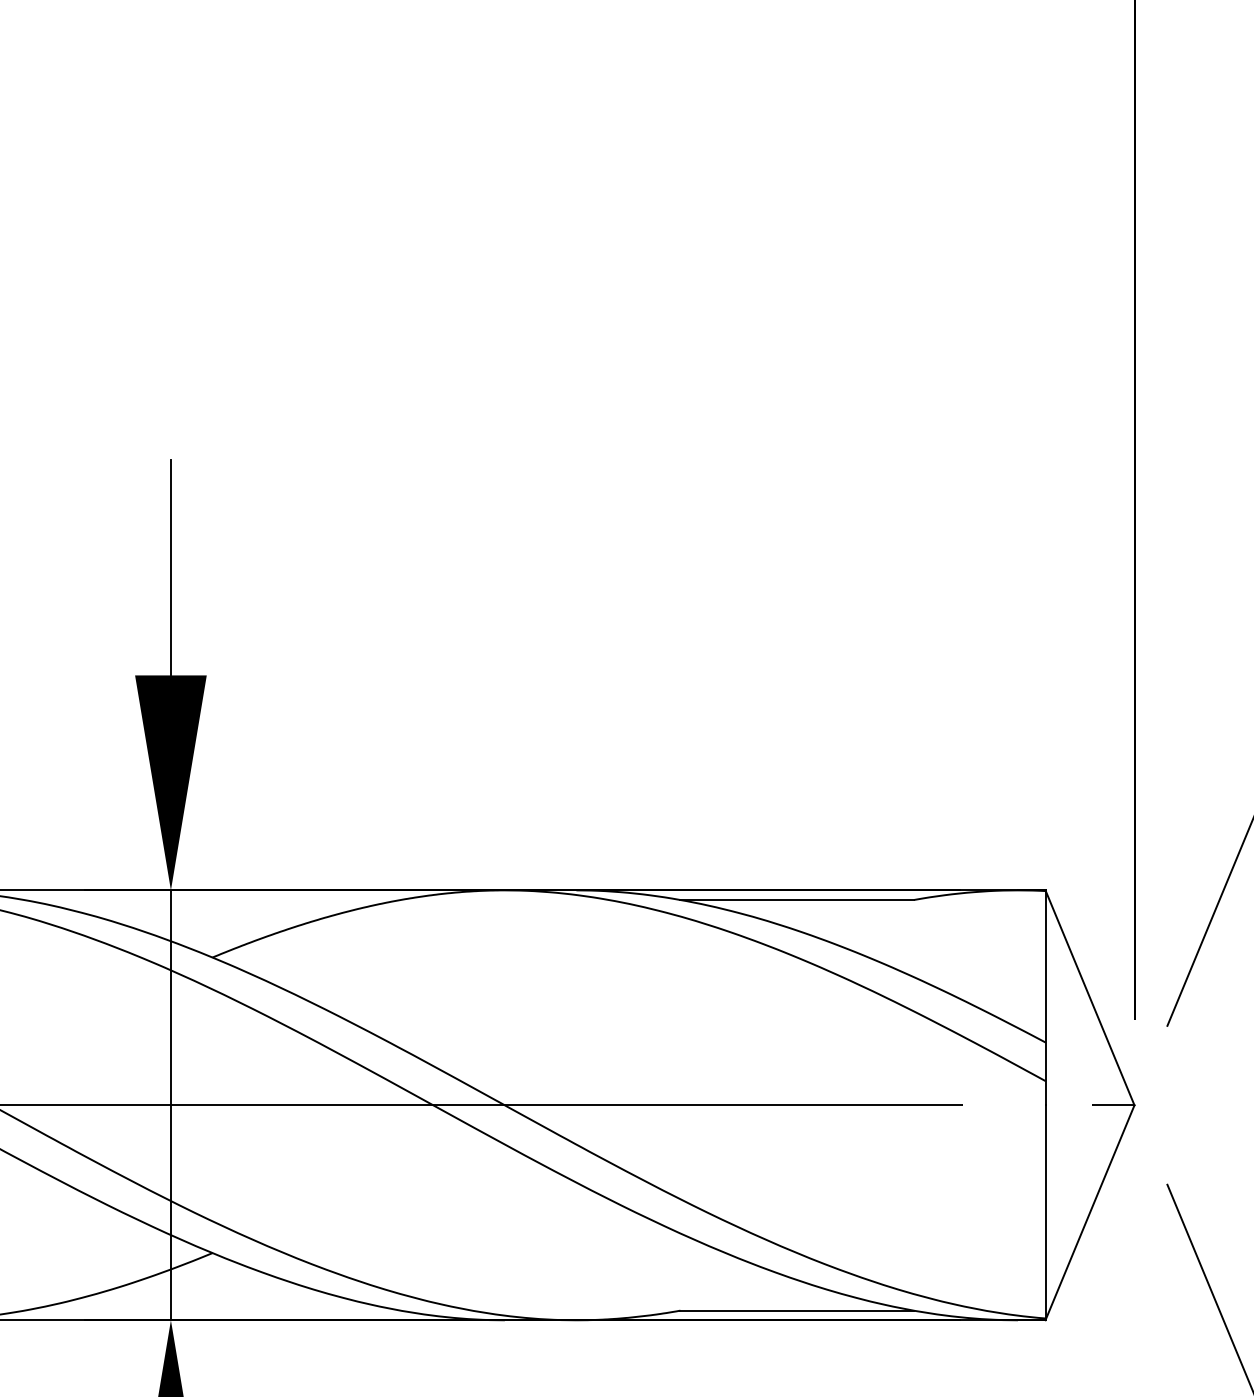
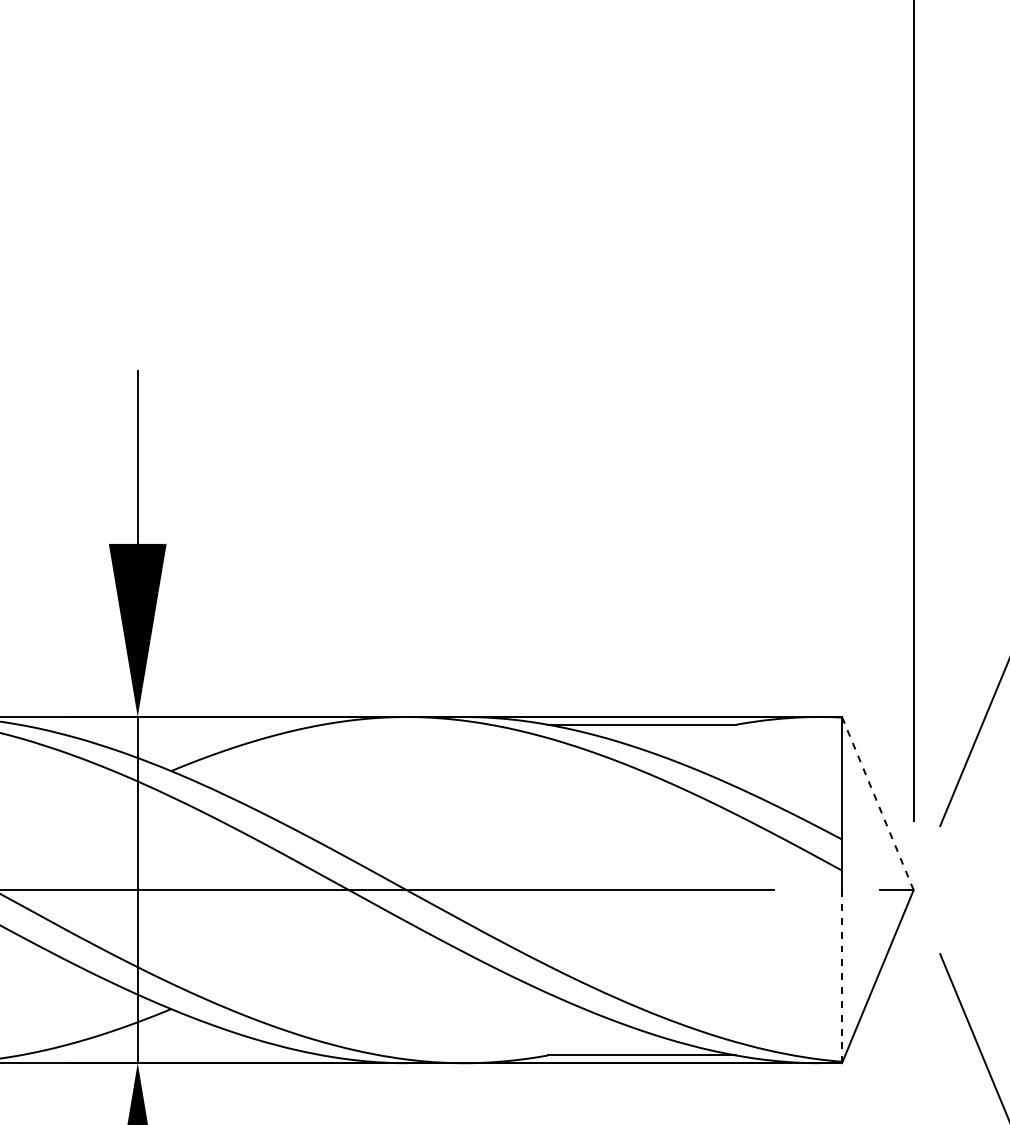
line: (1089, 997) -> (877, 803), solid -> dashed
line: (1045, 1212) -> (842, 976), solid -> dashed

